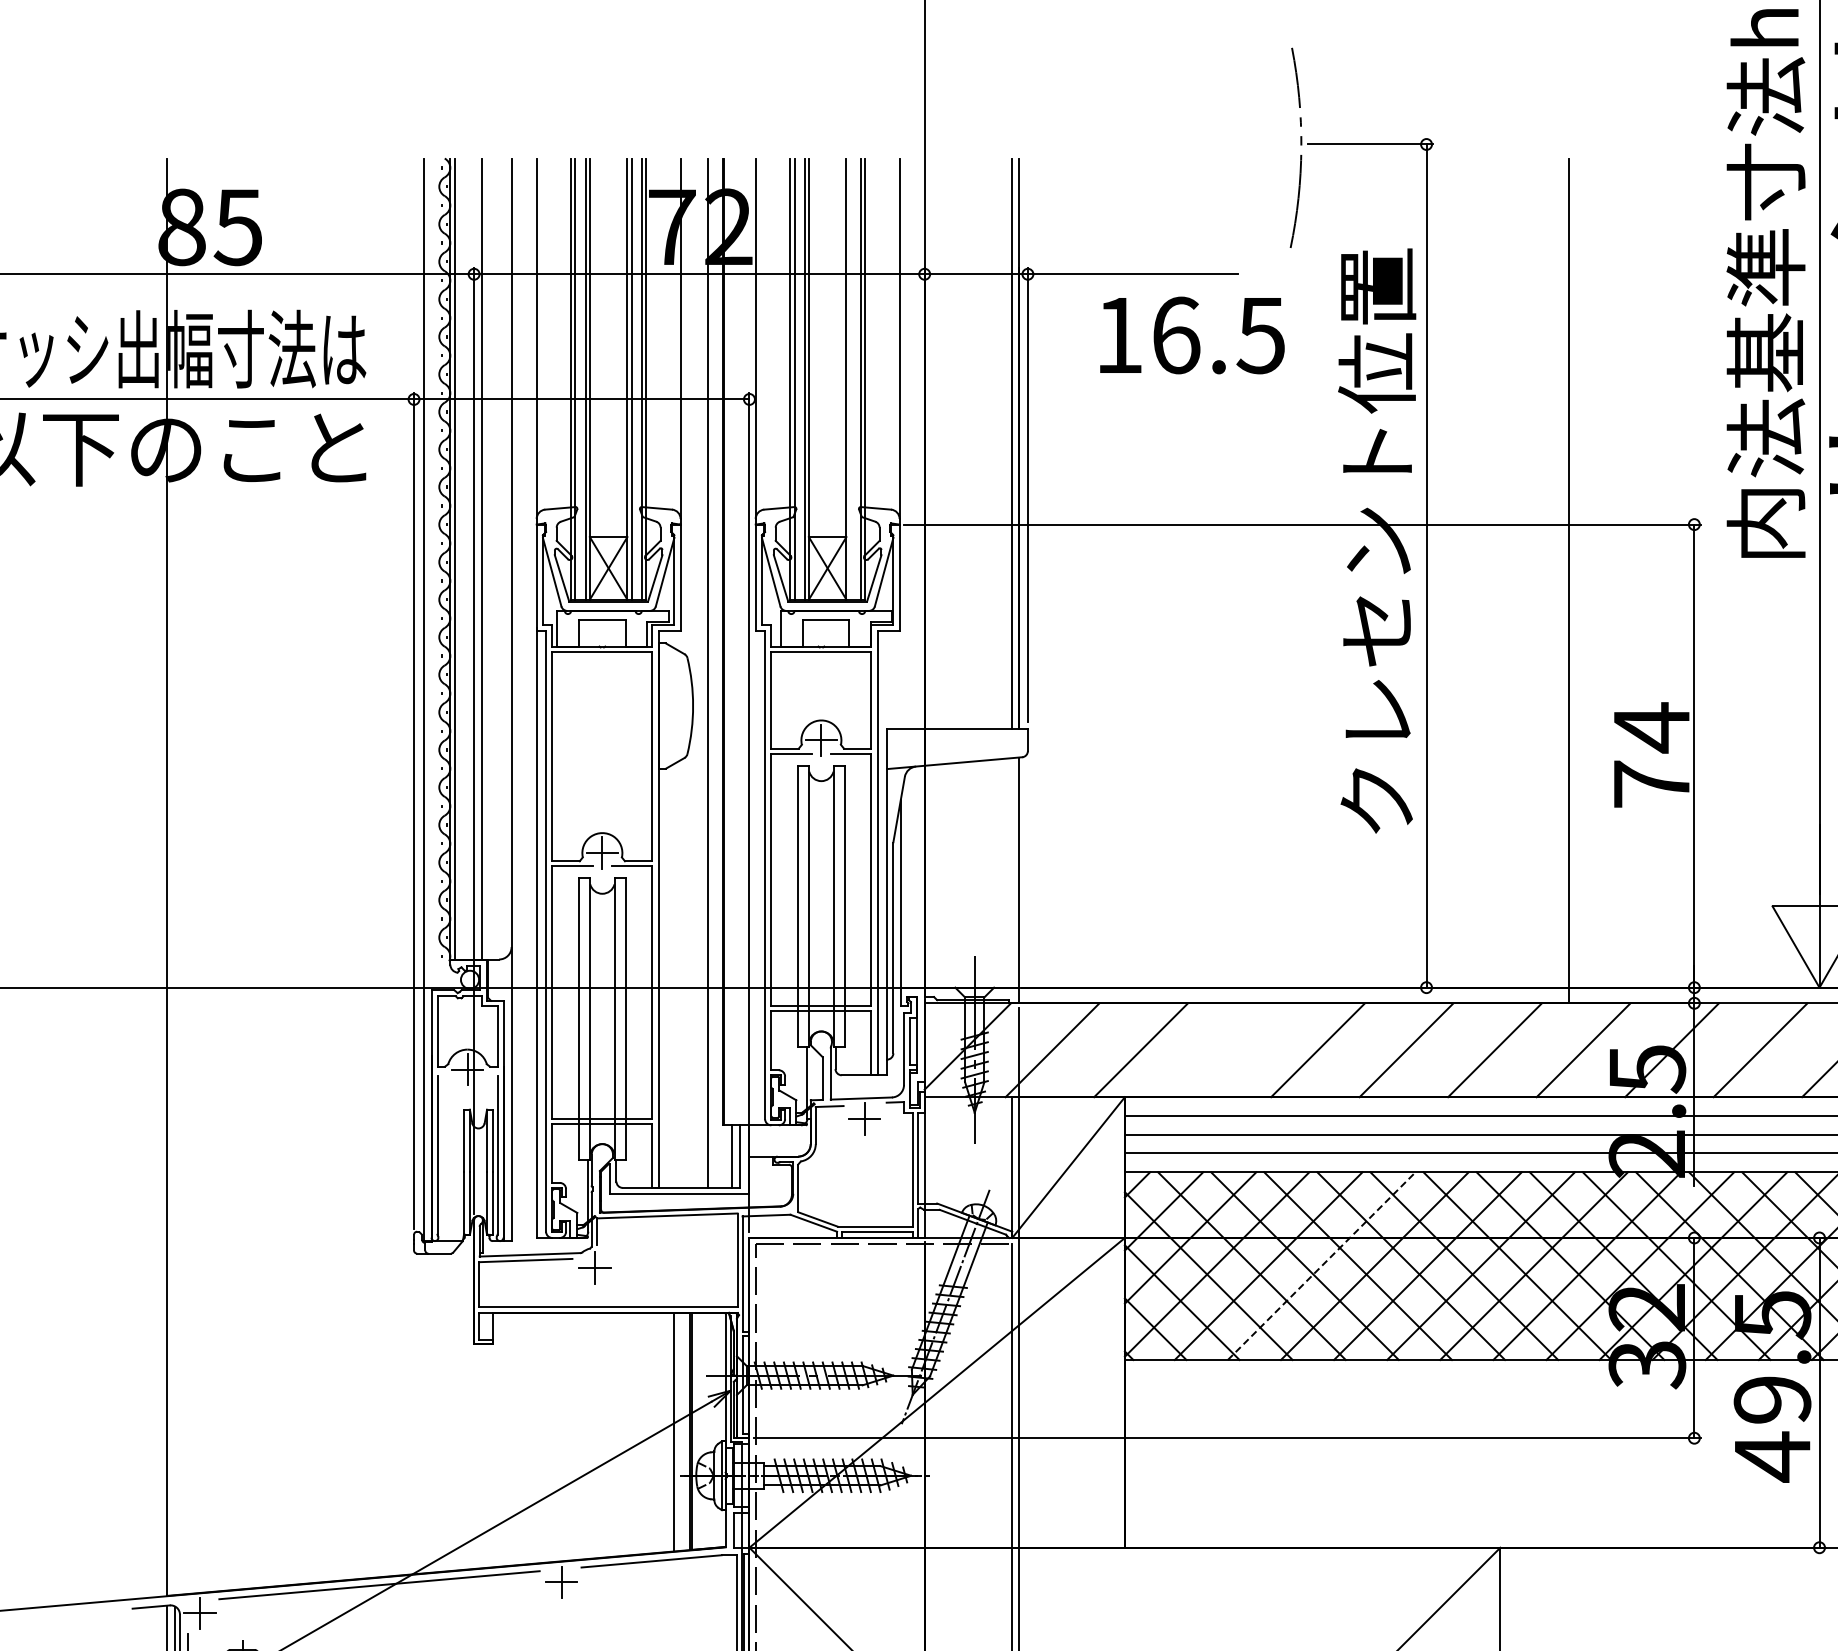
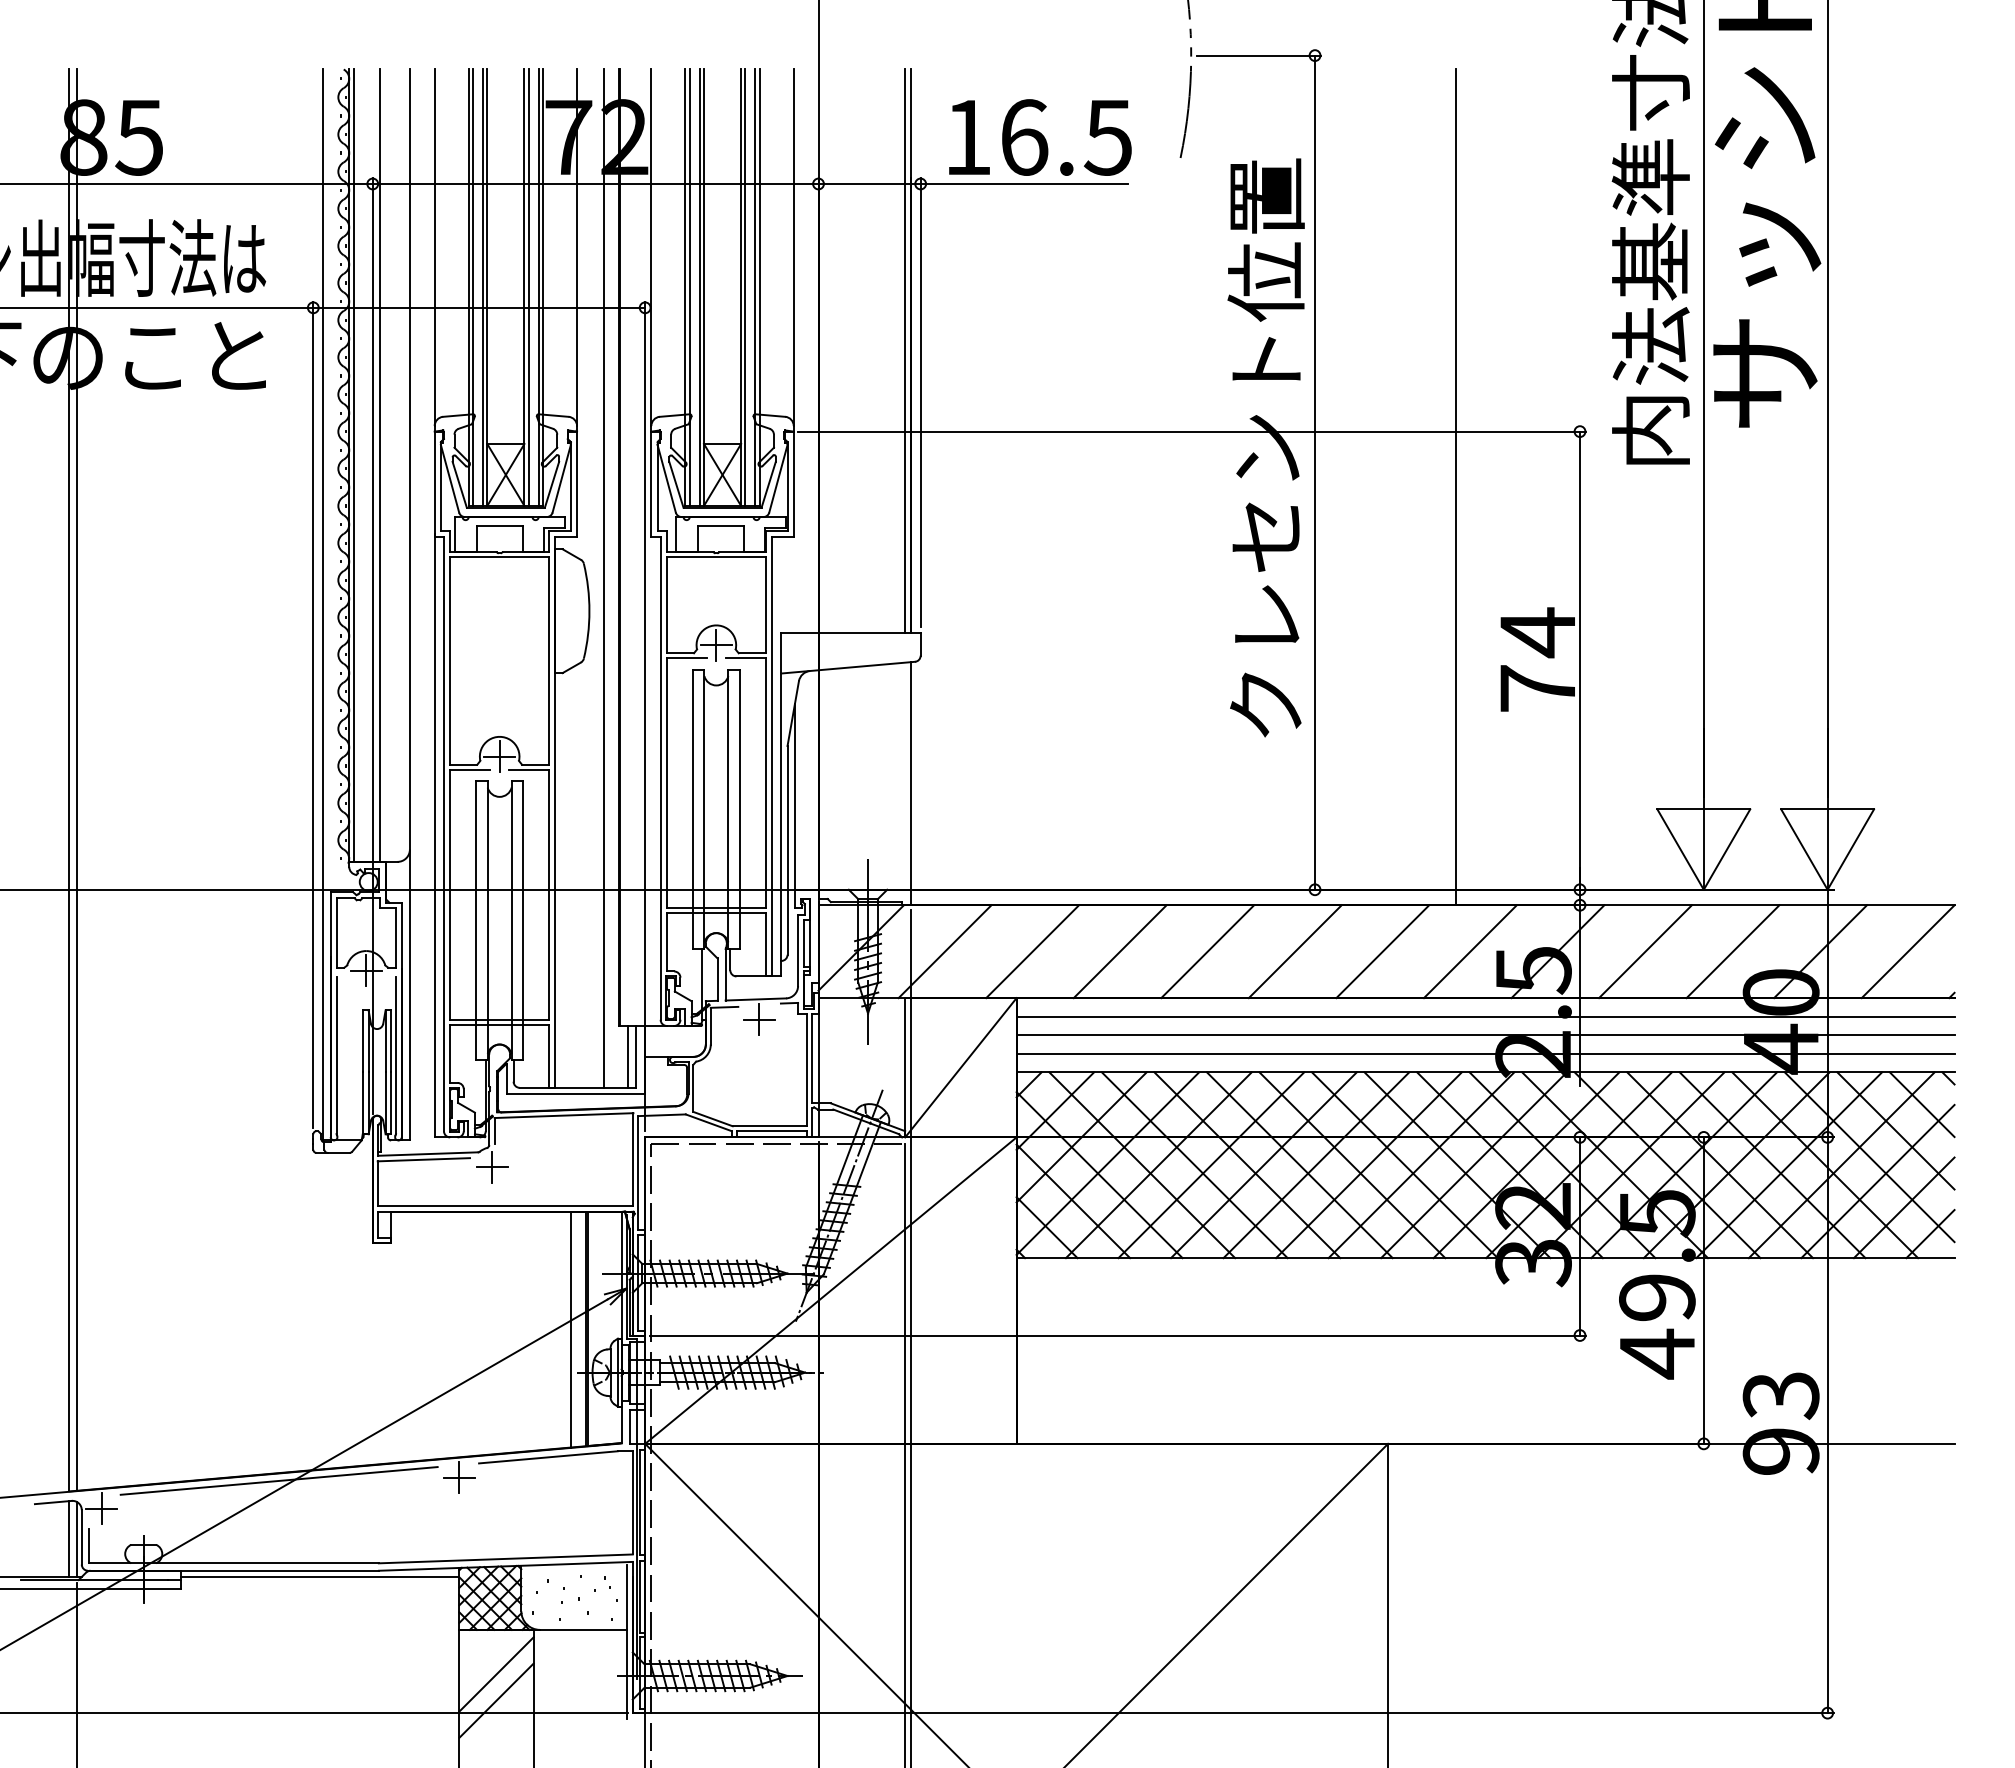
text: (1192, 335) -> (1040, 137), moved
line: (850, 378) -> (745, 287), added
line: (174, 876) -> (76, 779), added
line: (1228, 1050) -> (1119, 951), added
line: (1321, 1265) -> (1211, 1164), dashed -> solid

